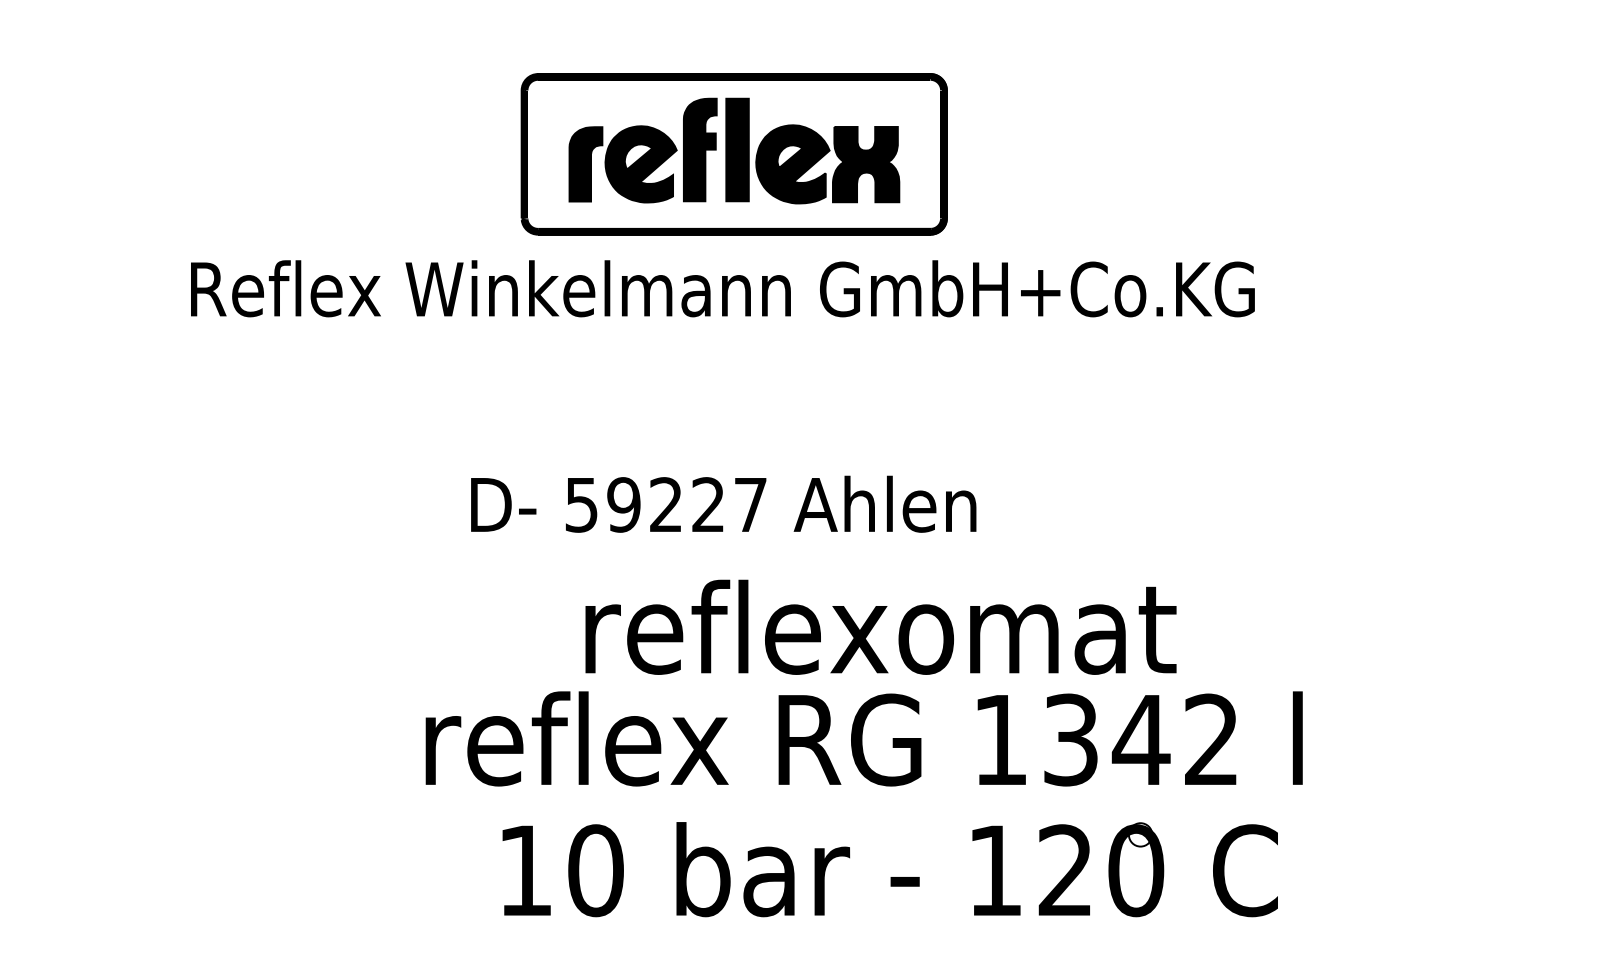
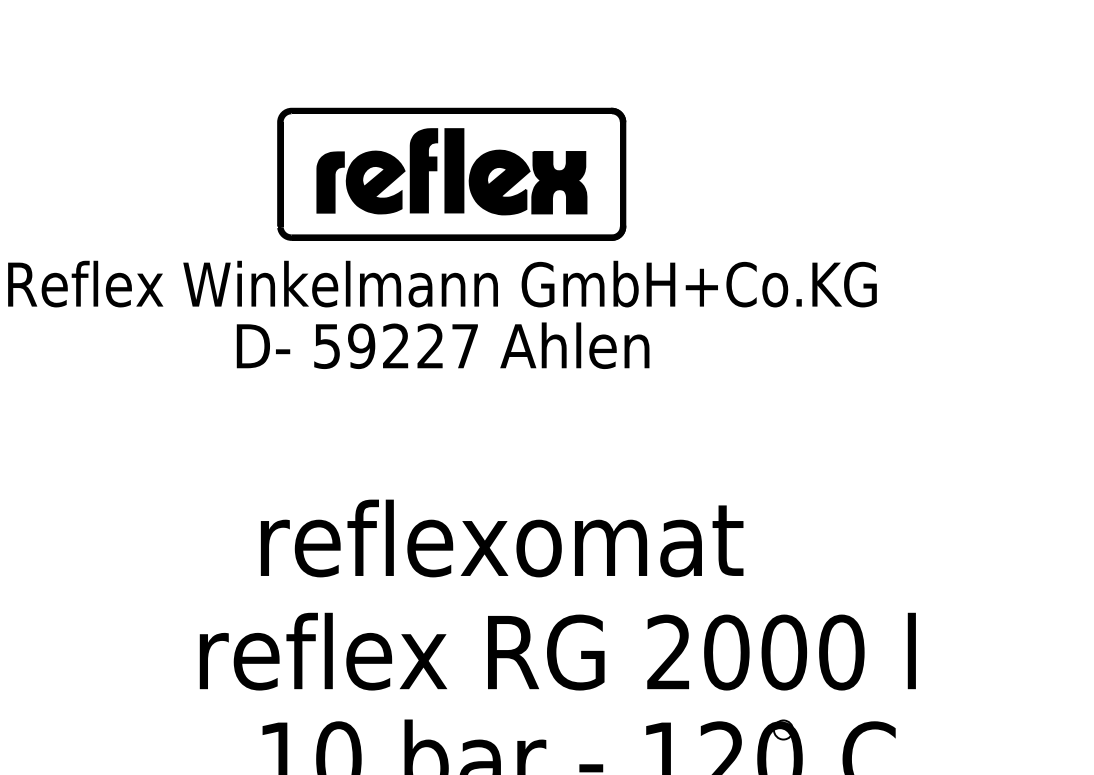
text: (723, 503) -> (442, 345), moved
text: (880, 626) -> (501, 537), moved
text: (1106, 739) -> (755, 652), 1342 -> 2000

